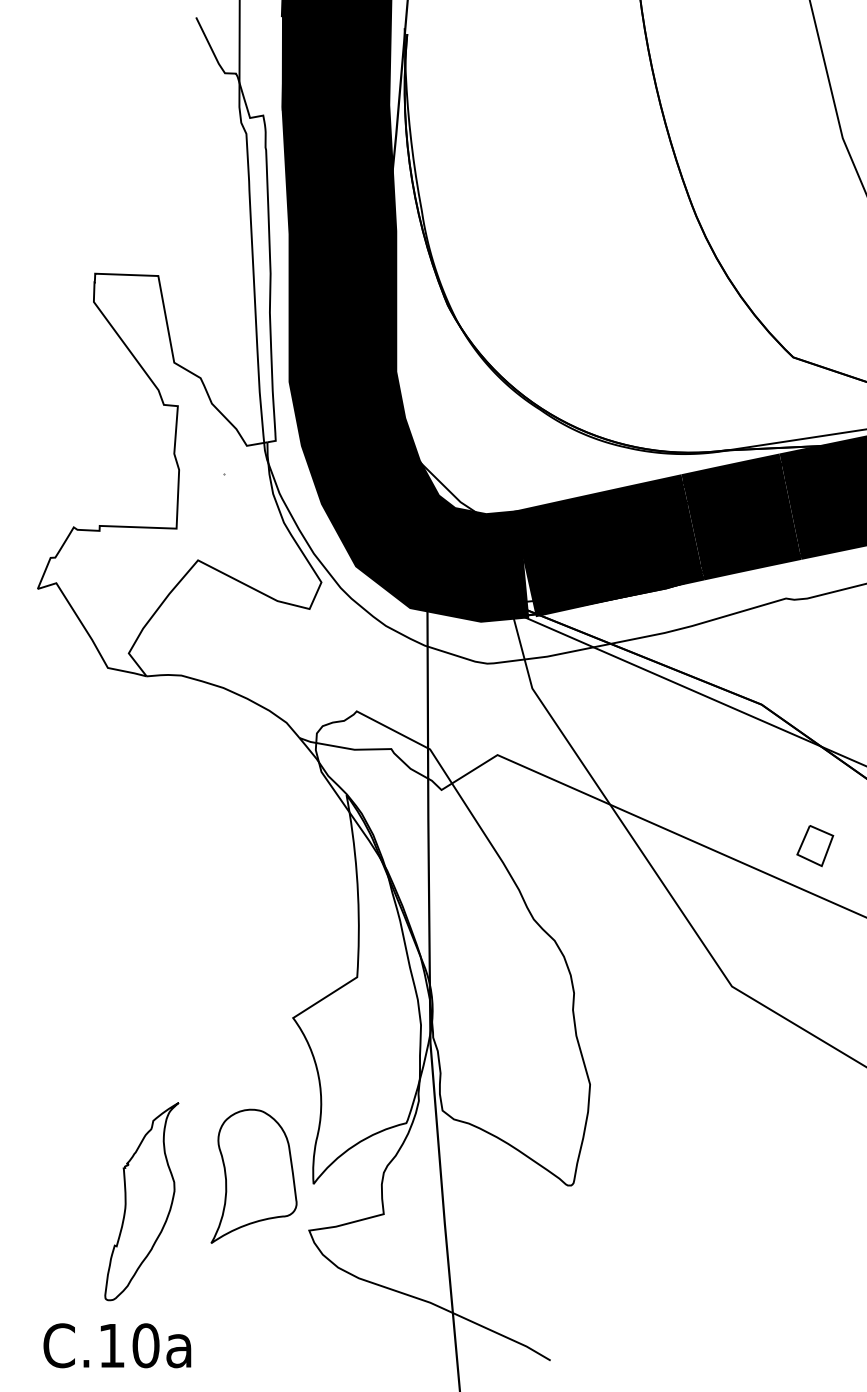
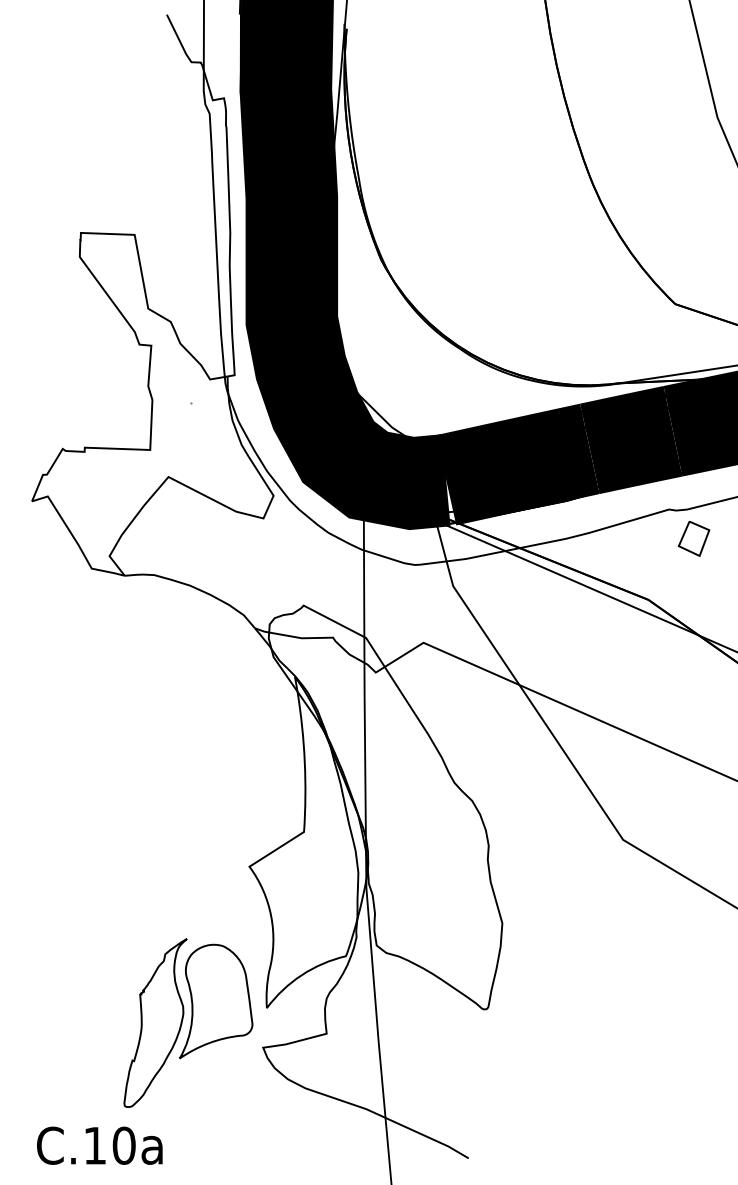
part: (815, 846) -> (694, 539), moved
part: (141, 1201) -> (155, 1022), moved

